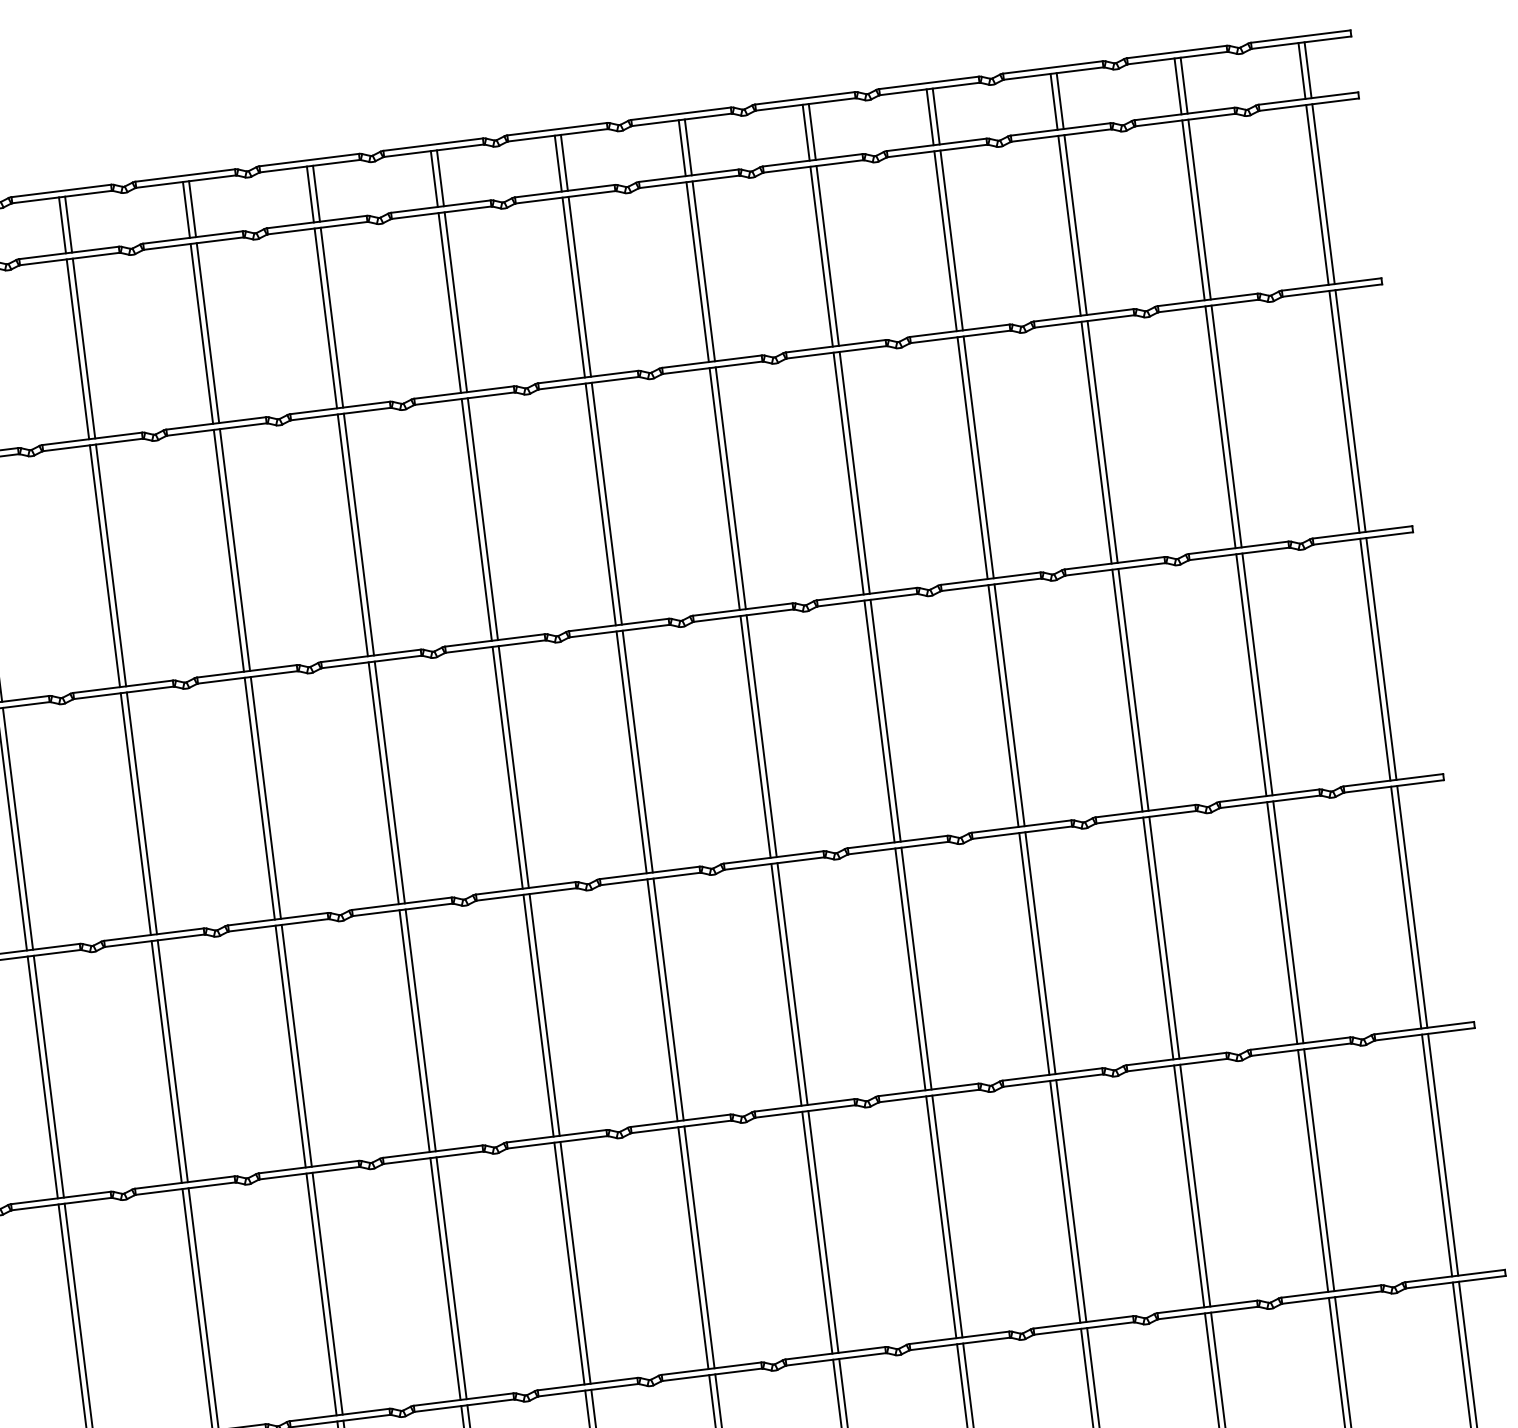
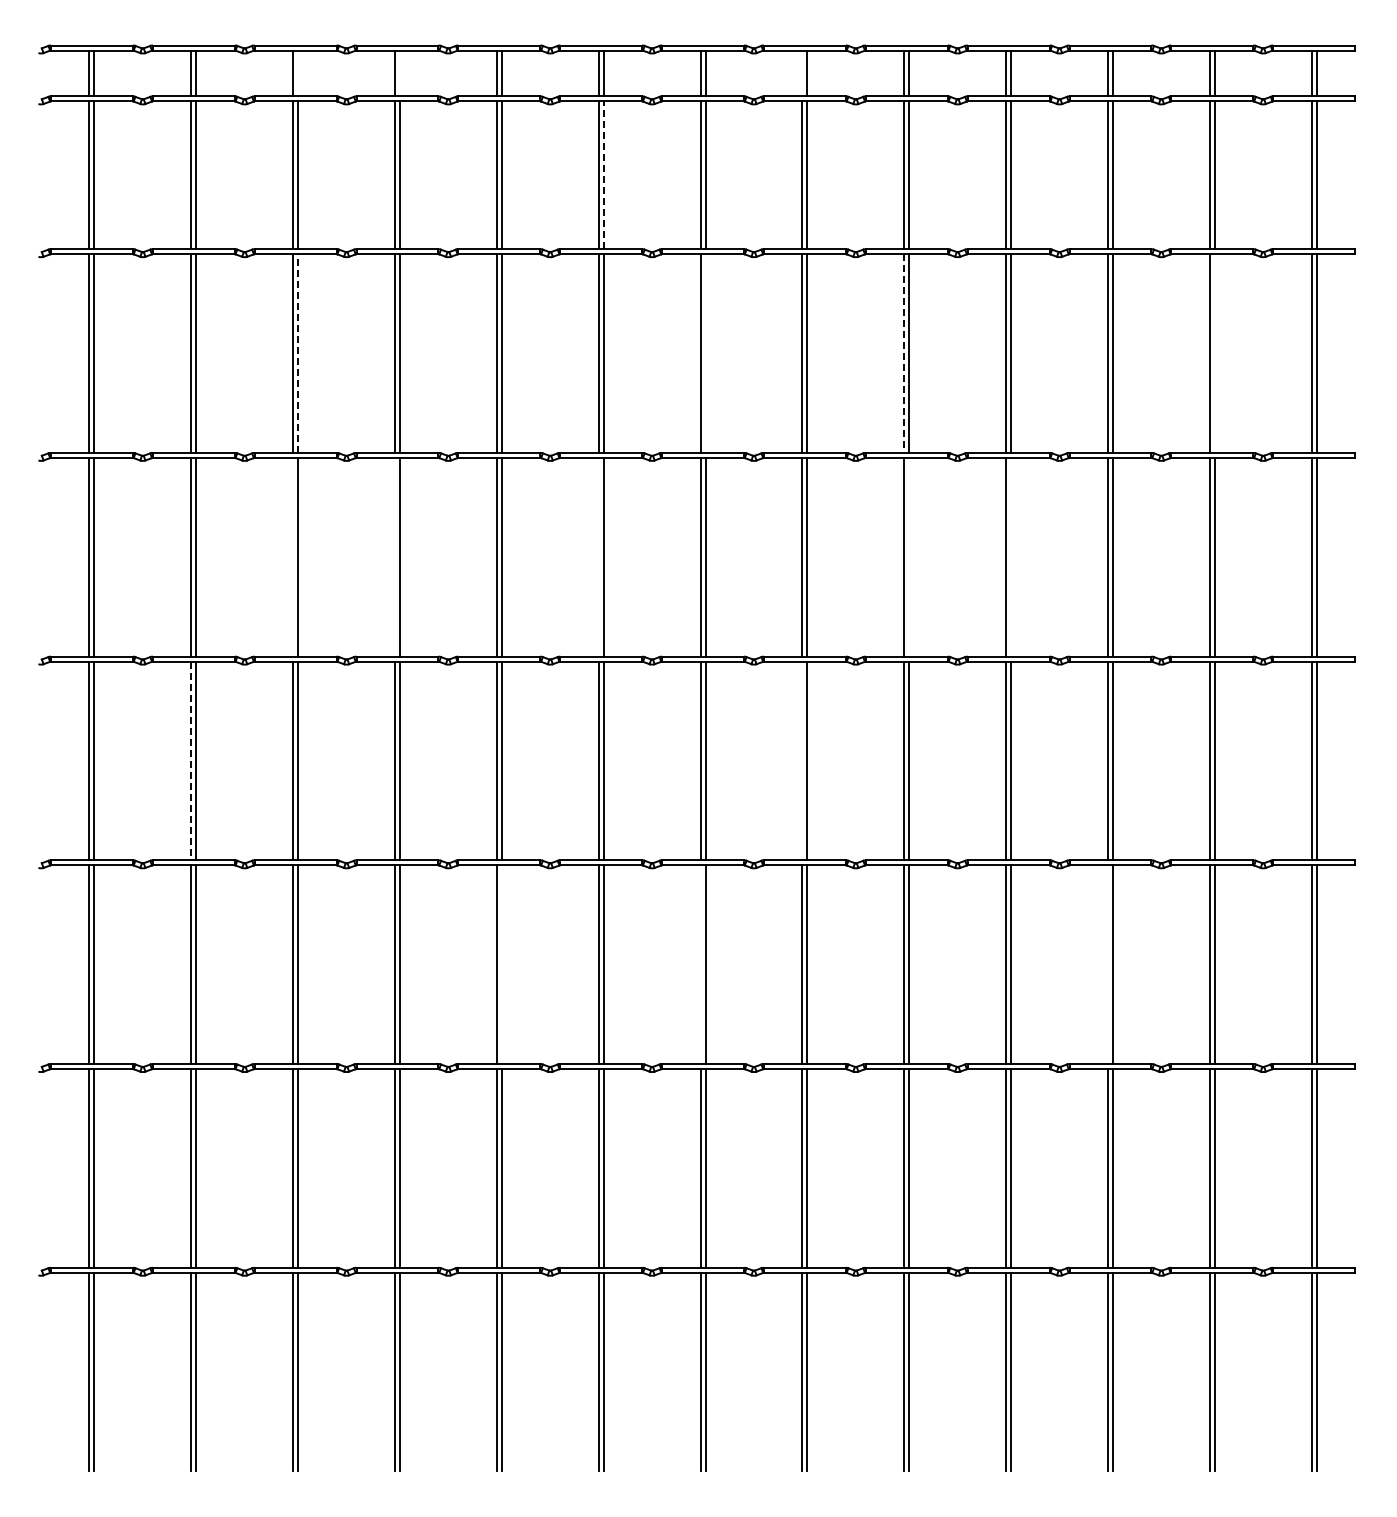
line: (682, 148) -> (802, 73), removed
line: (193, 209) -> (400, 73), removed
line: (69, 224) -> (298, 73), removed
line: (455, 302) -> (603, 175), solid -> dashed
line: (1226, 426) -> (1214, 353), removed
line: (849, 474) -> (904, 354), solid -> dashed
line: (606, 503) -> (705, 353), removed
line: (111, 565) -> (298, 353), solid -> dashed
line: (1009, 704) -> (1011, 556), removed
line: (885, 719) -> (909, 556), removed
line: (507, 766) -> (598, 556), removed
line: (260, 797) -> (395, 556), removed
line: (136, 813) -> (293, 556), removed
line: (786, 984) -> (802, 760), removed
line: (43, 1078) -> (191, 761), solid -> dashed
line: (1189, 1186) -> (1108, 964), removed
line: (693, 1247) -> (700, 964), removed
line: (451, 1278) -> (501, 964), removed

